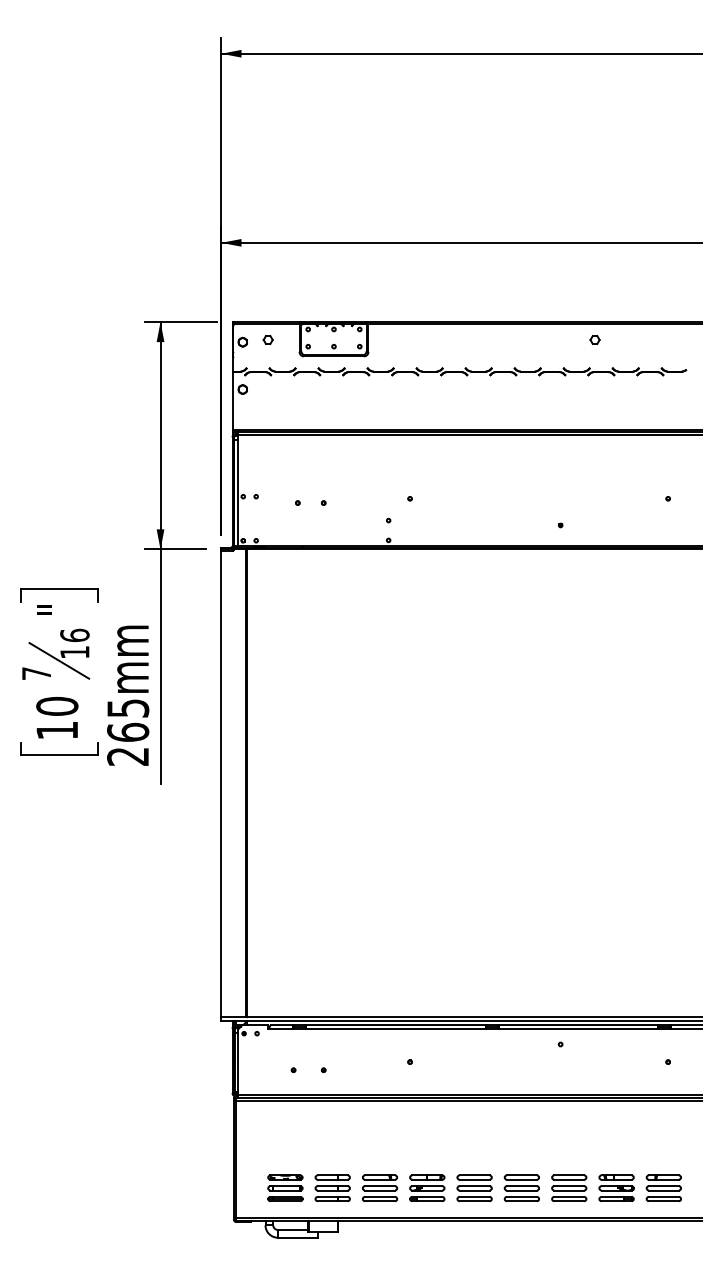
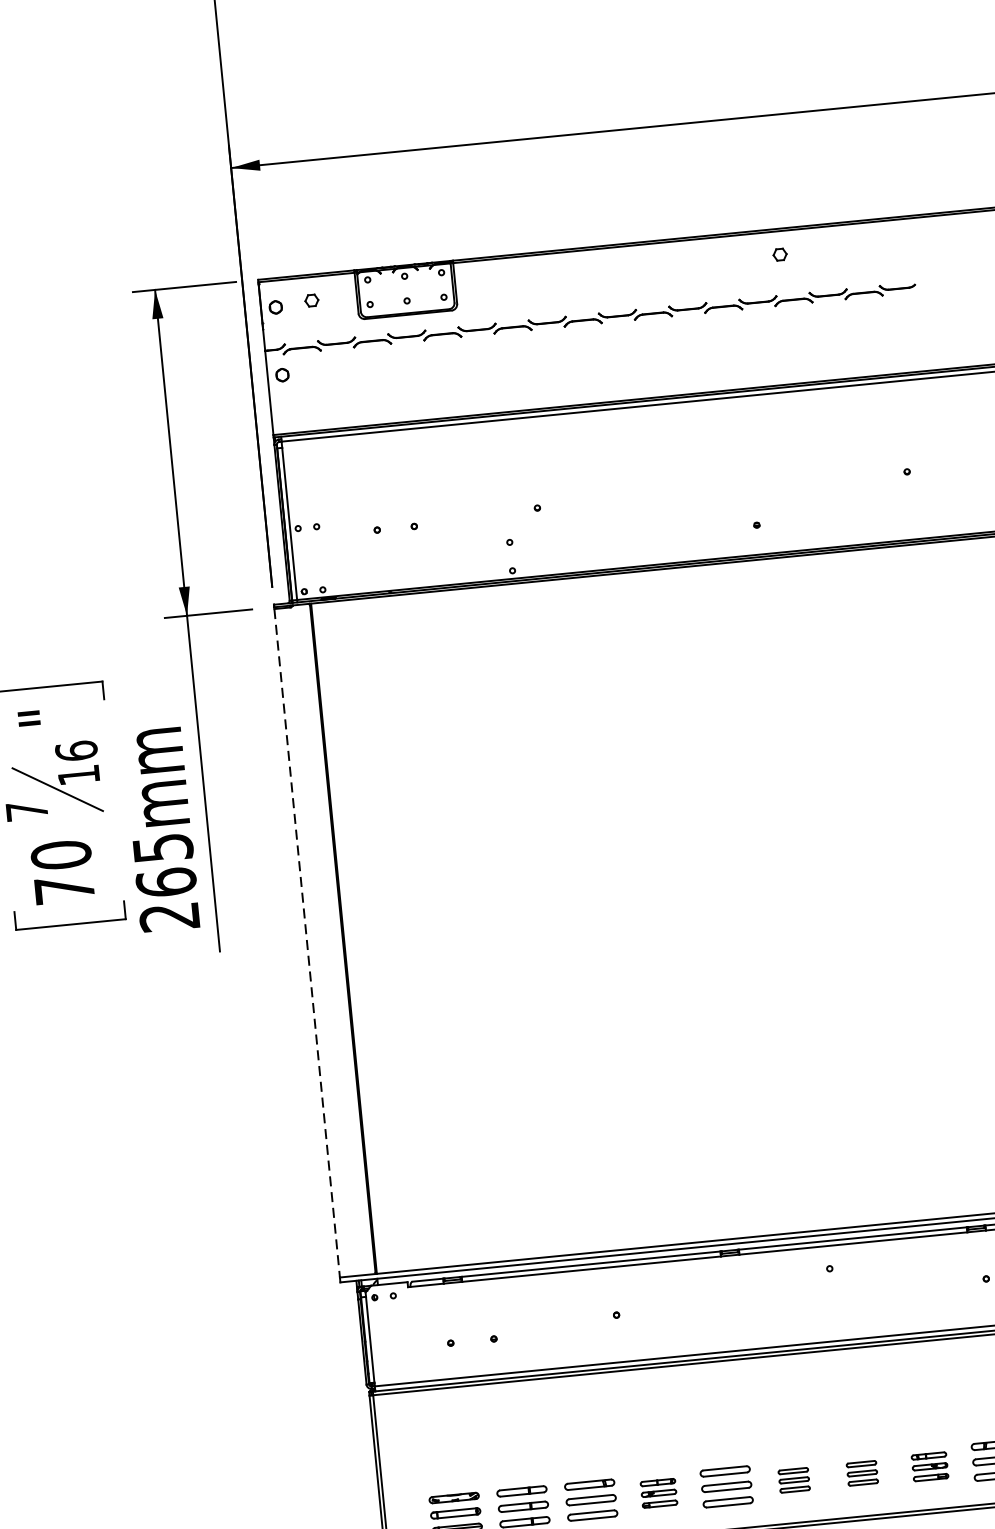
text: (56, 730) -> (63, 889), 10 -> 70
line: (221, 784) -> (307, 943), solid -> dashed
part: (427, 1187) -> (659, 1492), size x0.7
part: (569, 1187) -> (862, 1472), size x0.6
part: (616, 1187) -> (929, 1465), size x0.7
part: (521, 1188) -> (793, 1480), size x0.6

